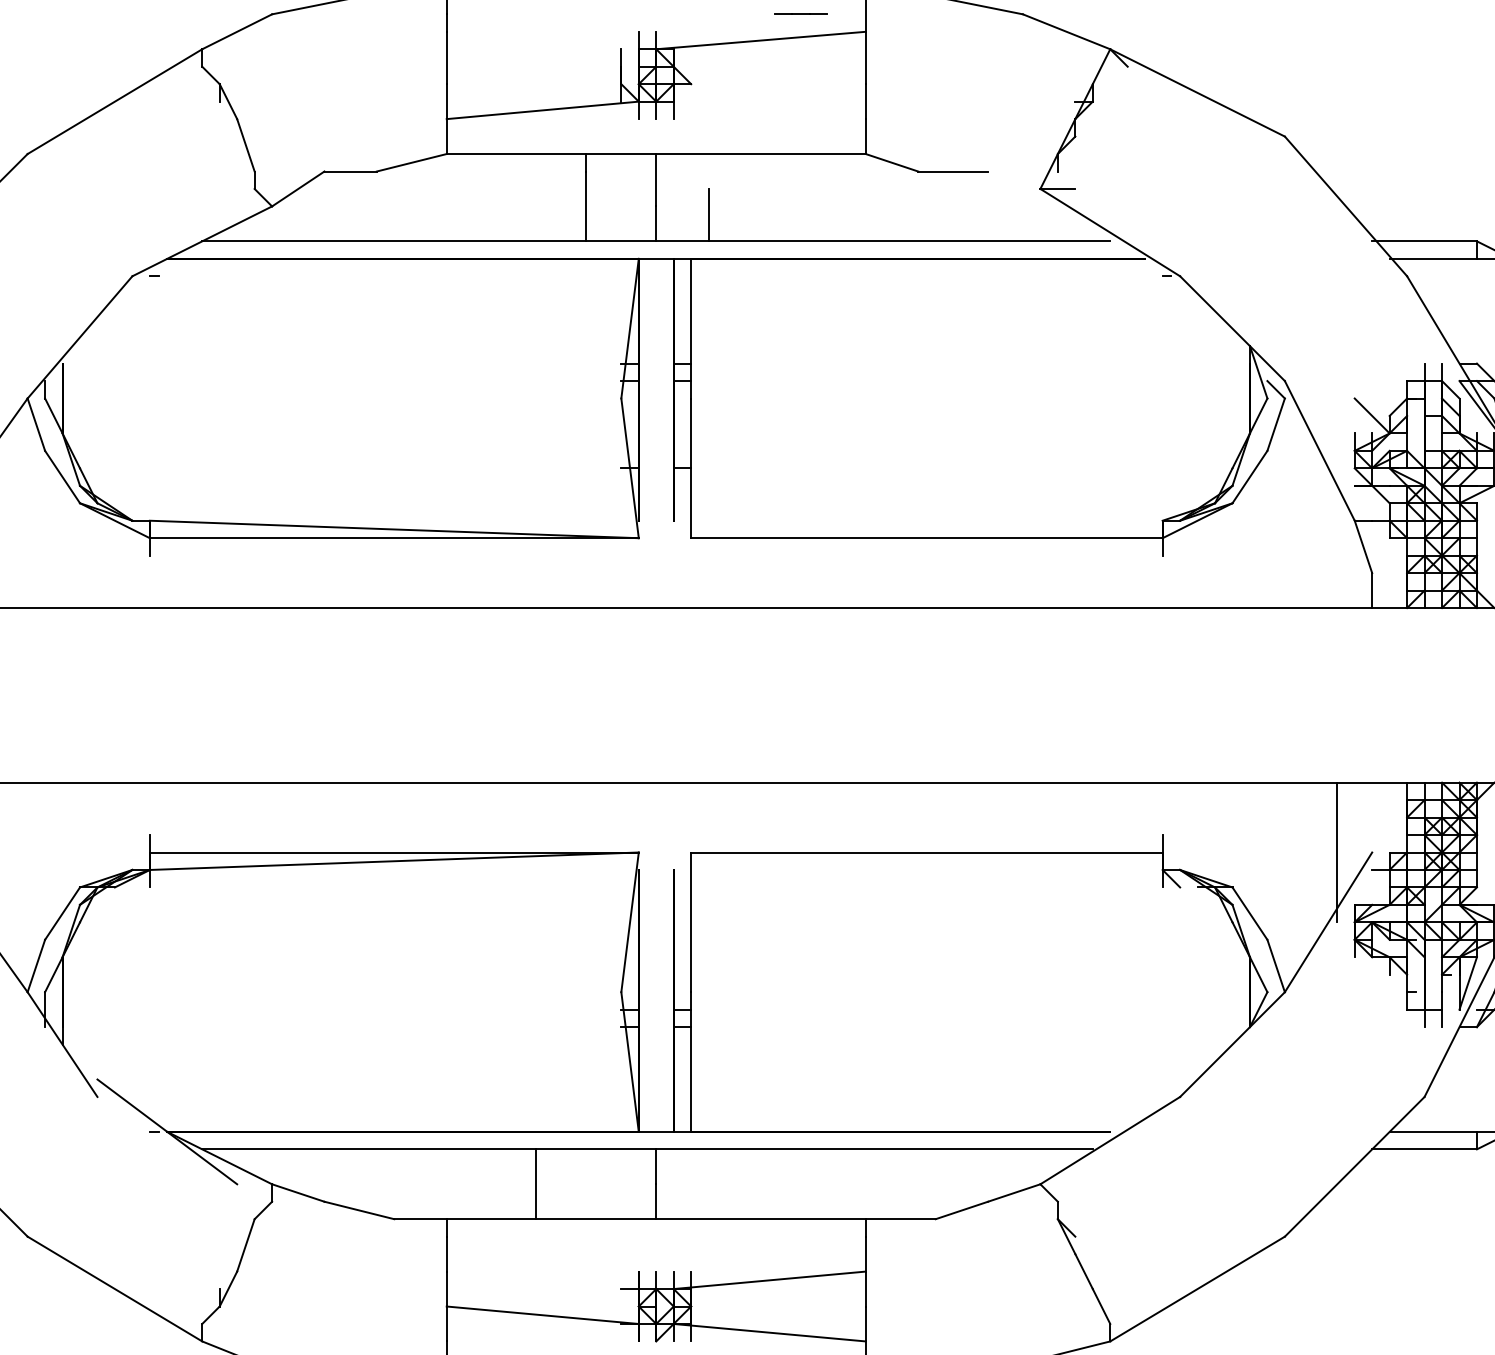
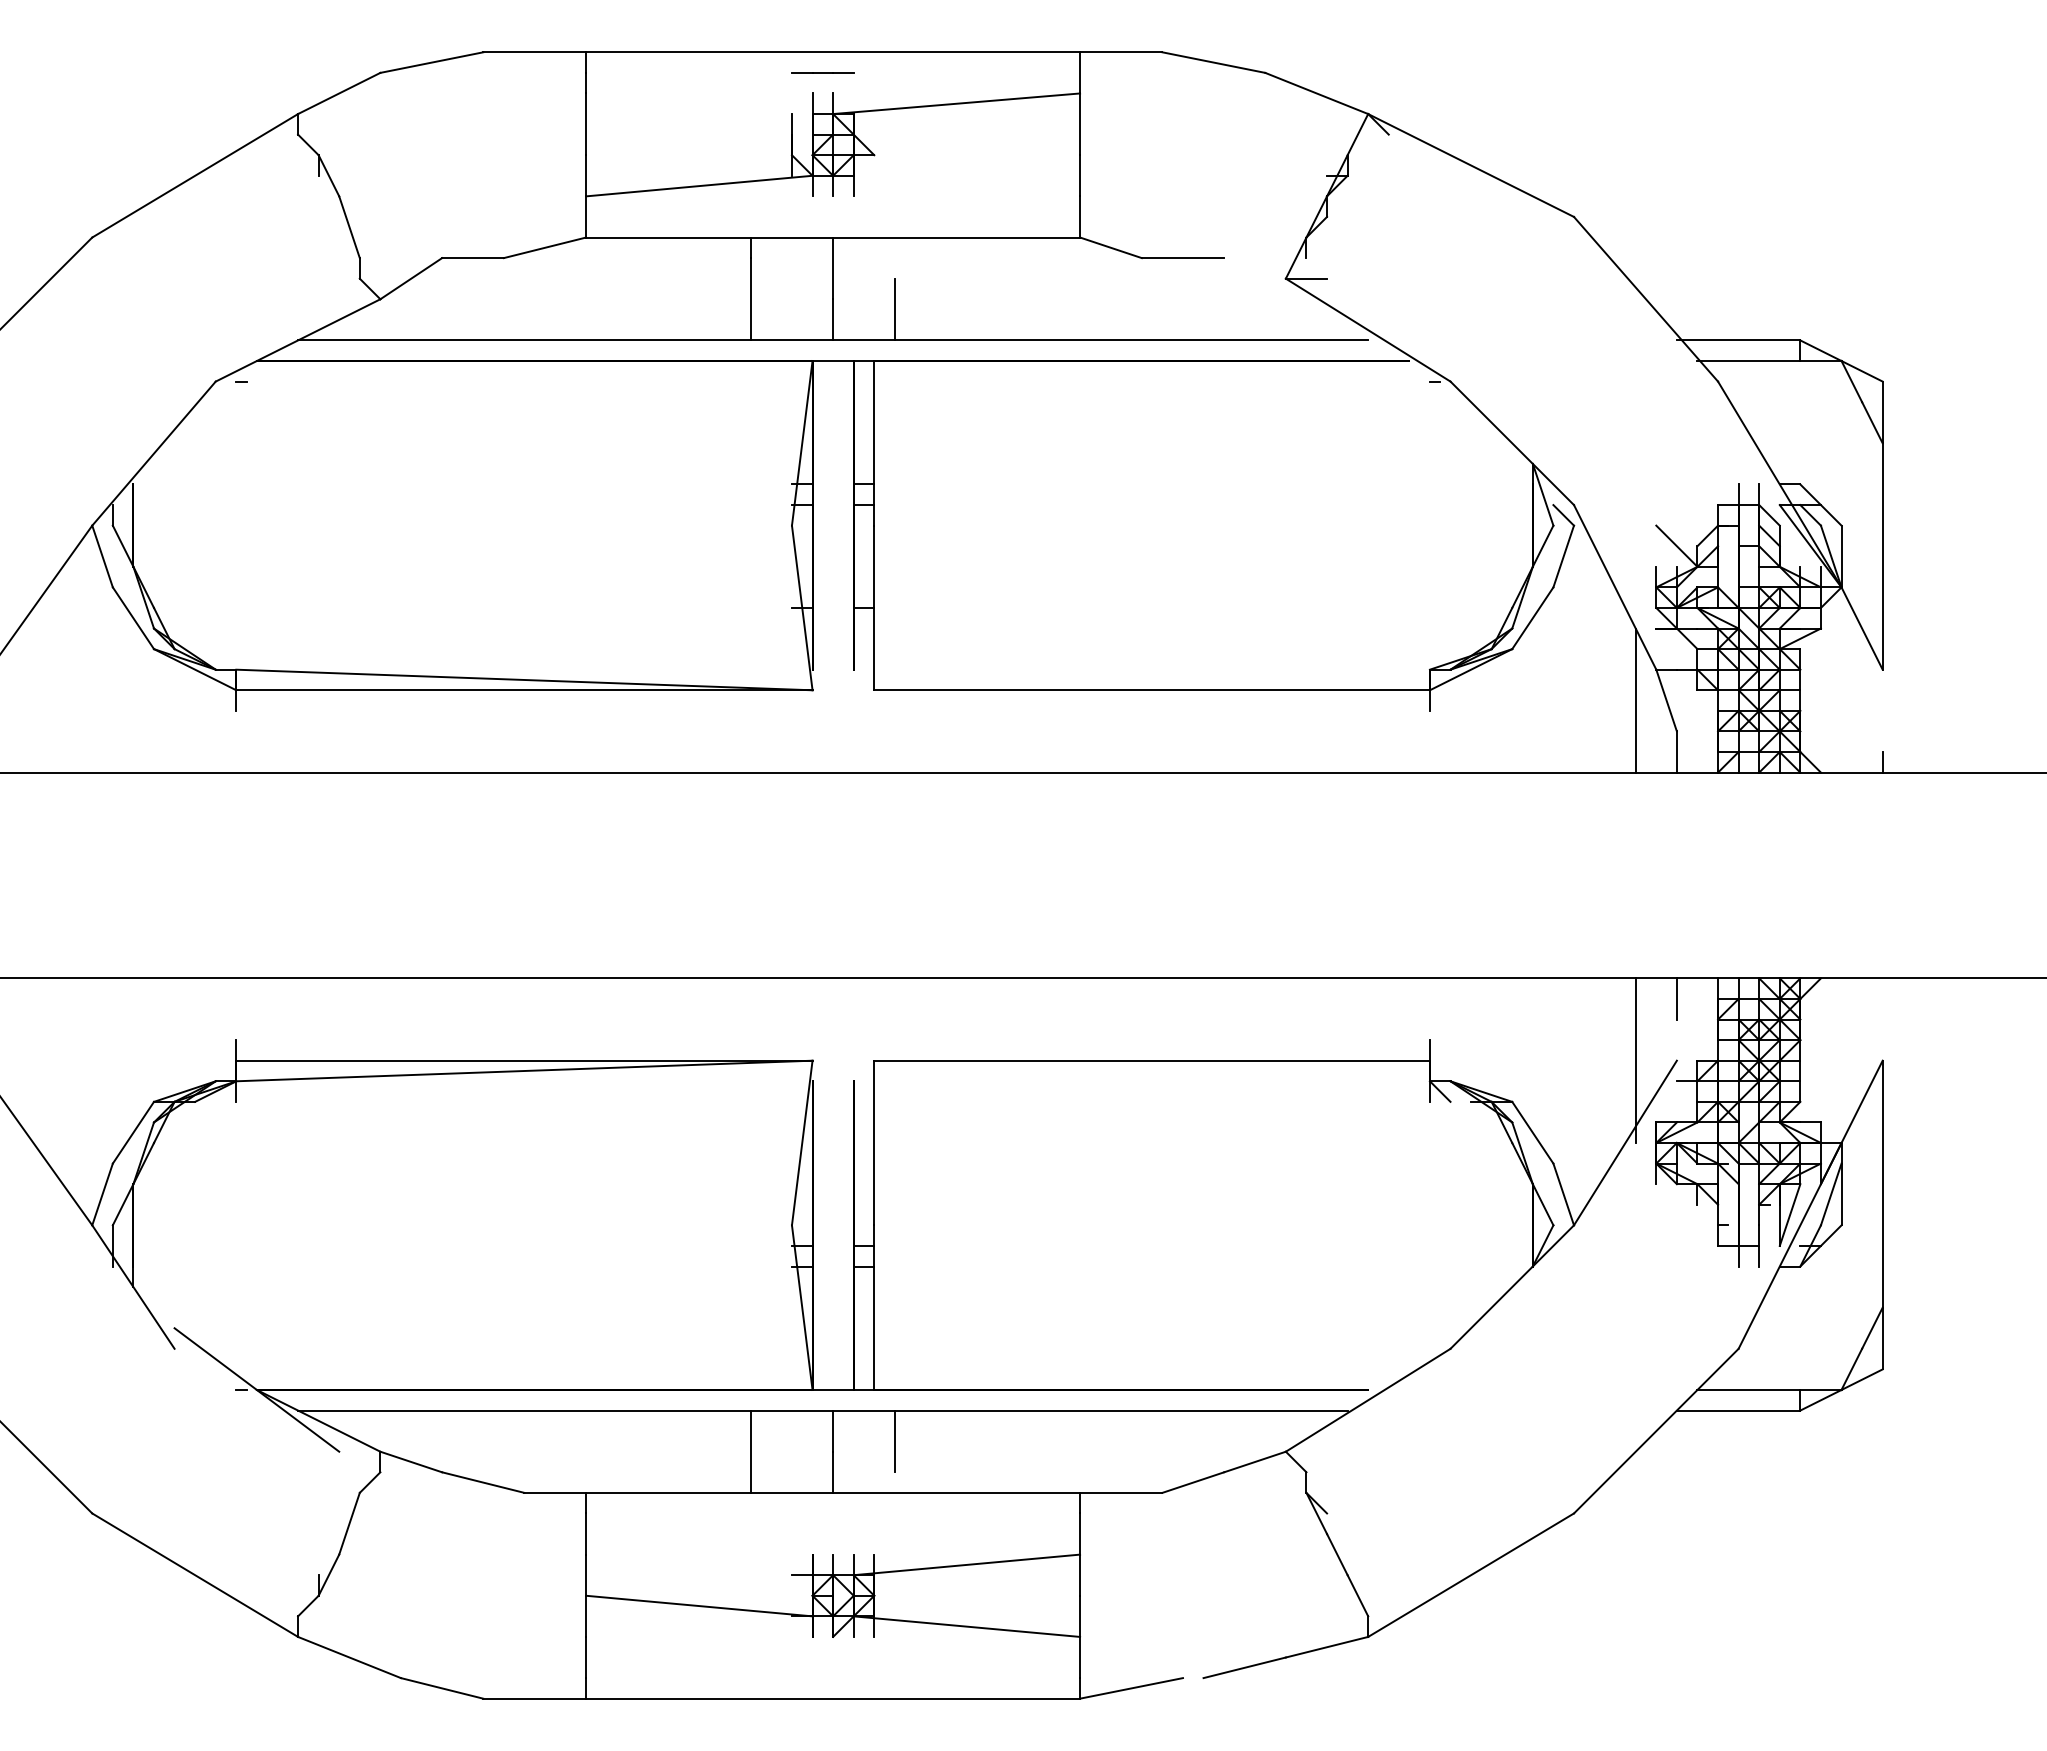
line: (800, 14) -> (822, 72), moved
line: (1337, 546) -> (1635, 700), added
line: (1371, 799) -> (1676, 998), added
line: (708, 1175) -> (894, 1441), added
line: (536, 1184) -> (750, 1451), moved

